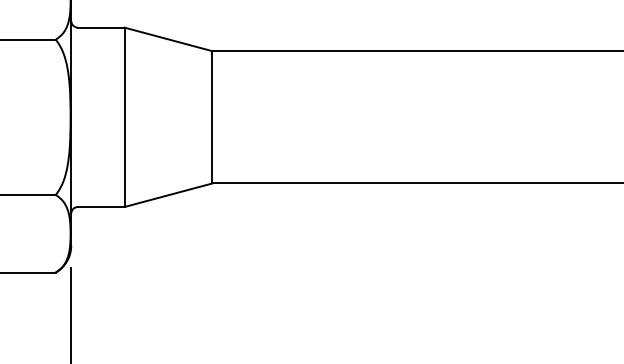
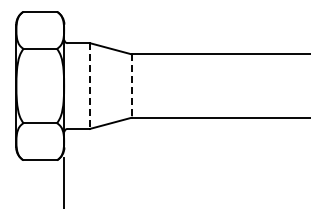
line: (123, 118) -> (89, 86), solid -> dashed
line: (211, 118) -> (131, 86), solid -> dashed

